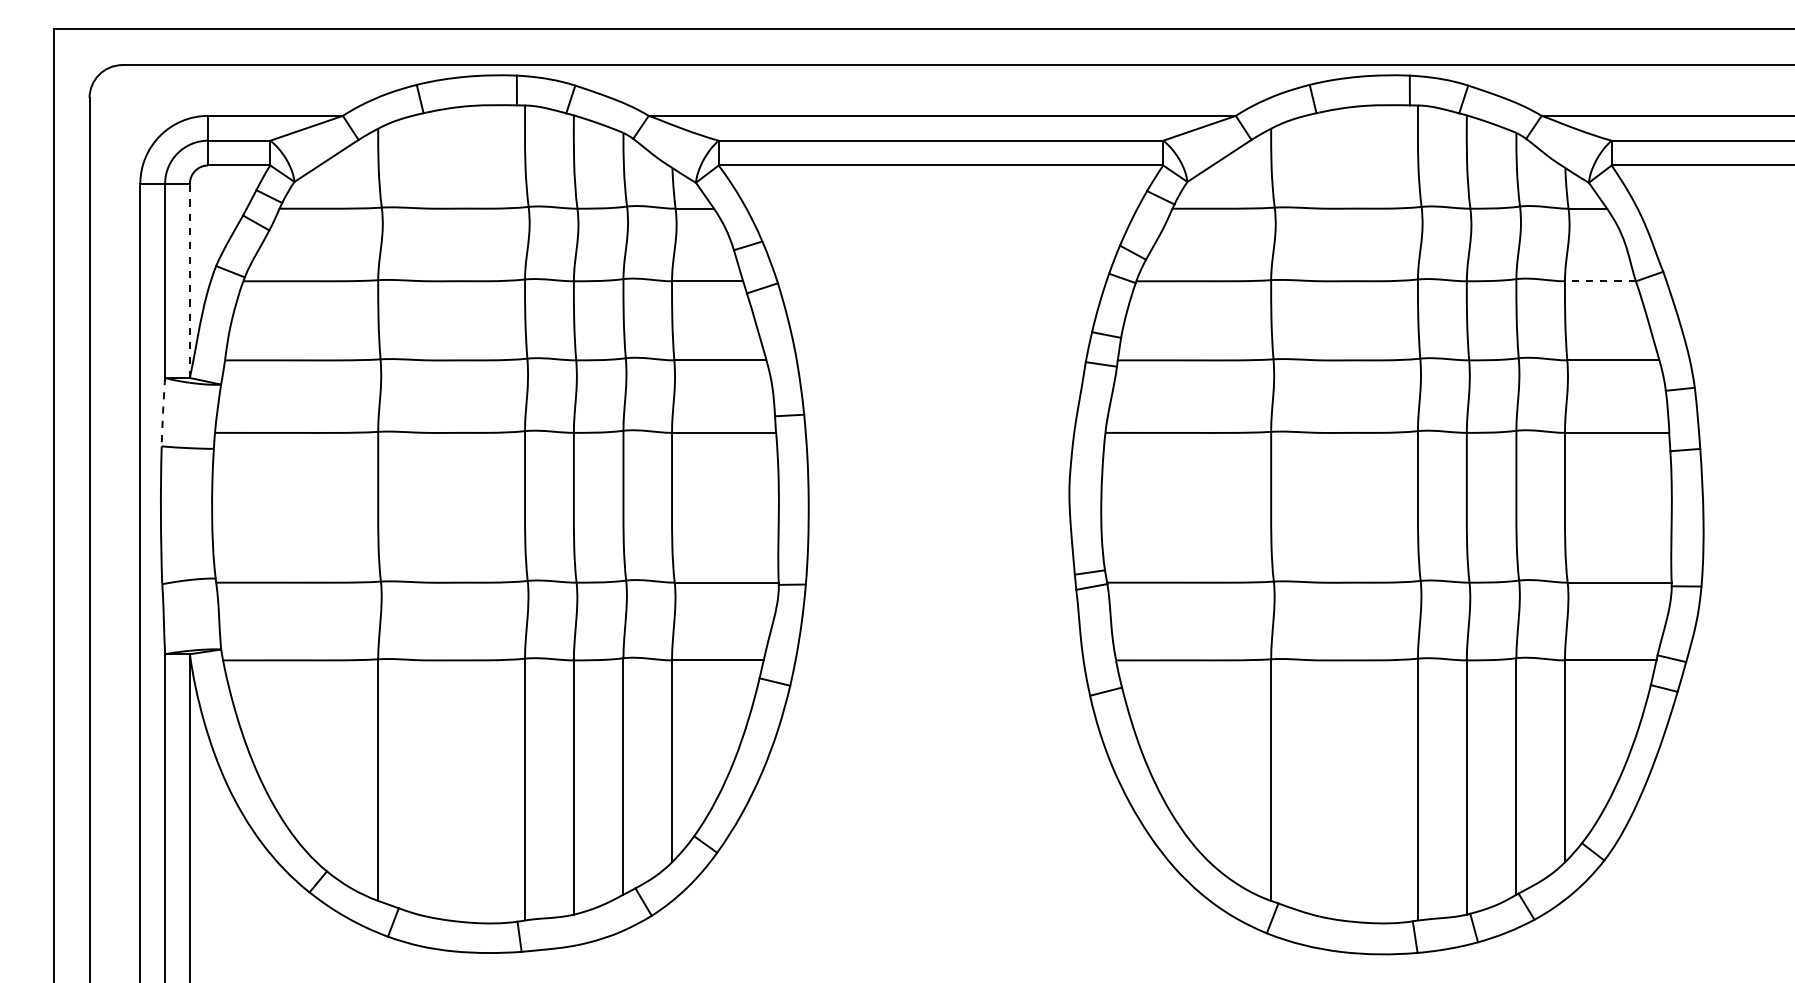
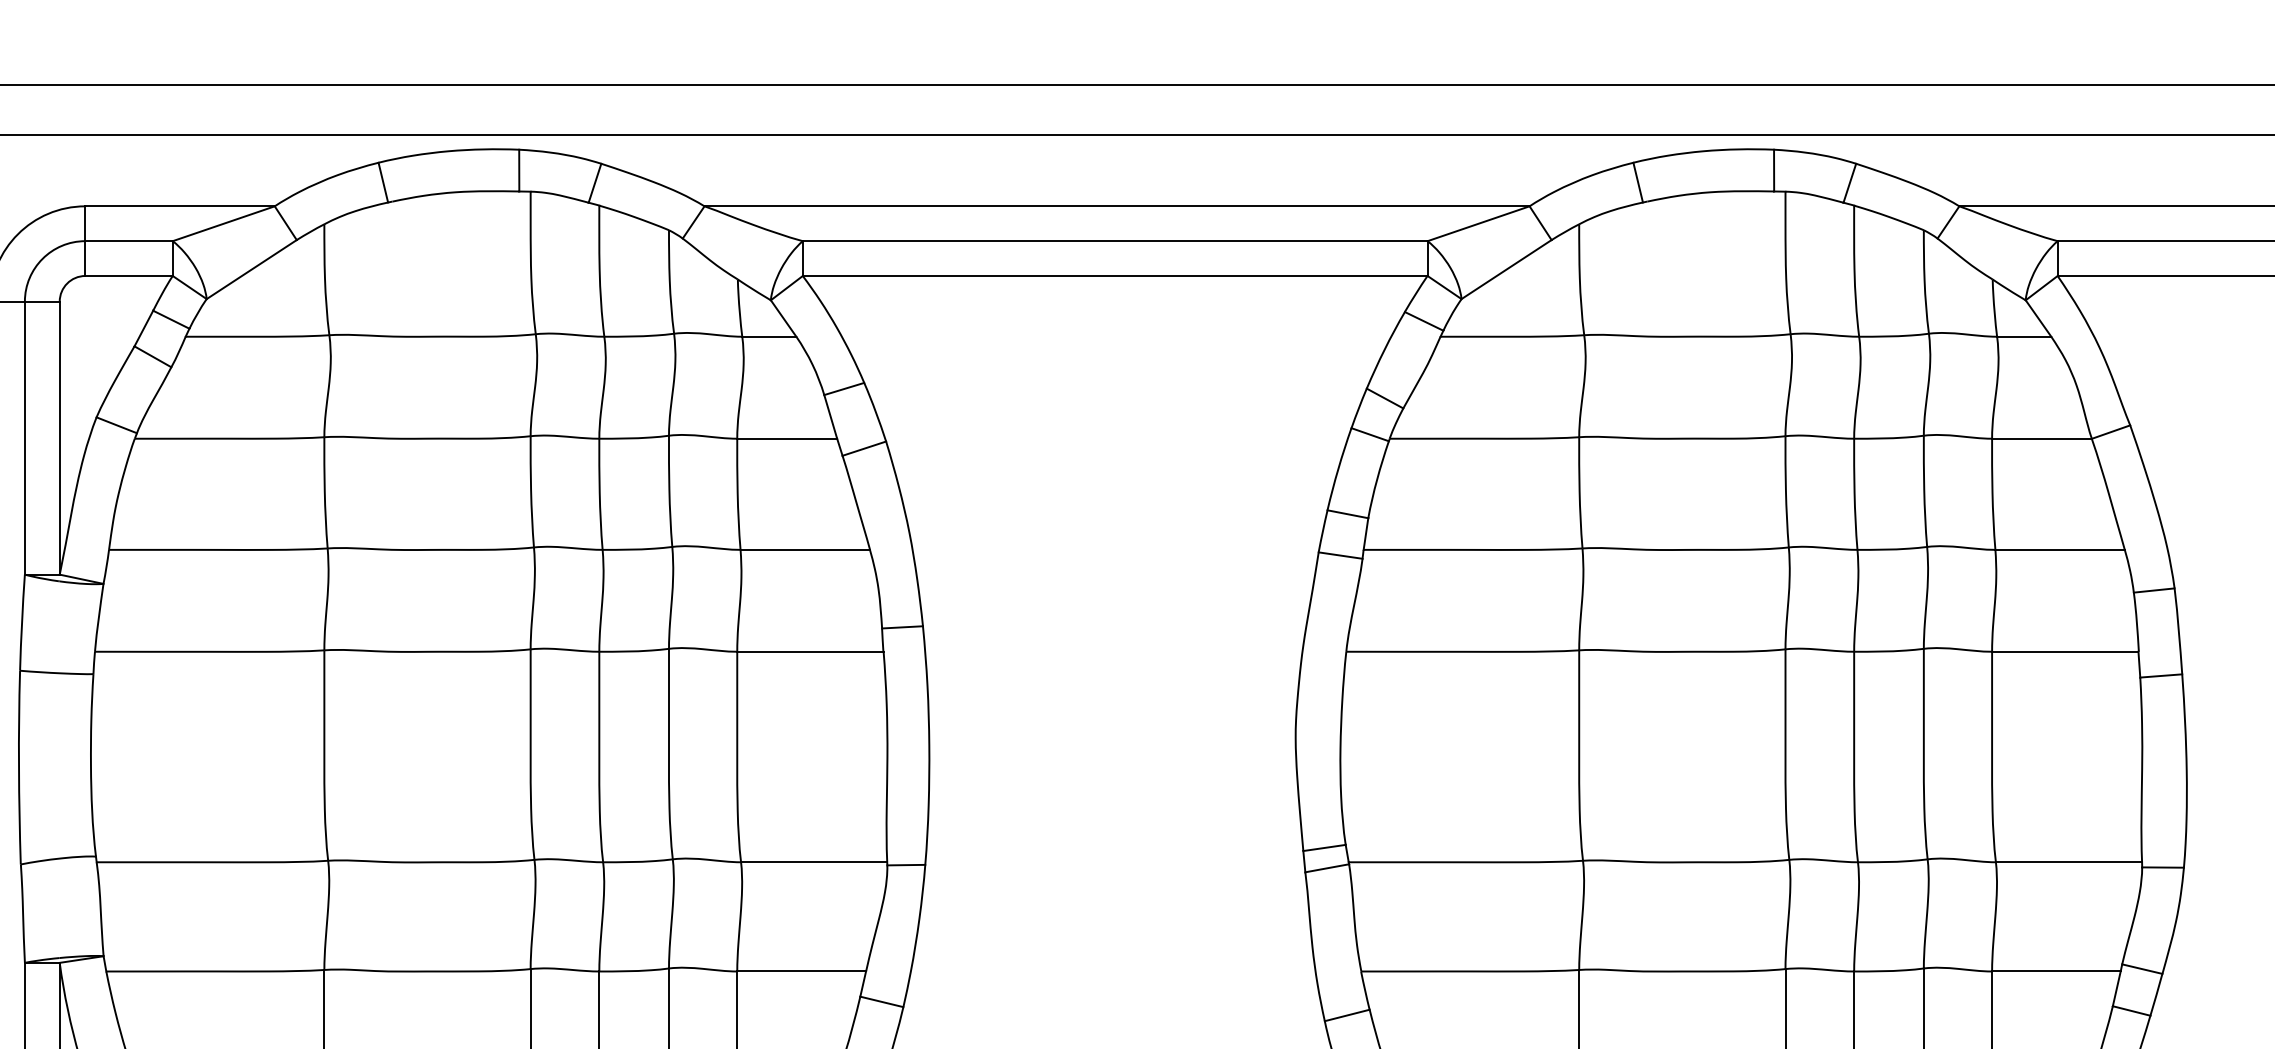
line: (189, 280) -> (59, 437), dashed -> solid
line: (1599, 281) -> (2040, 439), dashed -> solid
arc: (163, 412) -> (22, 623), dashed -> solid

